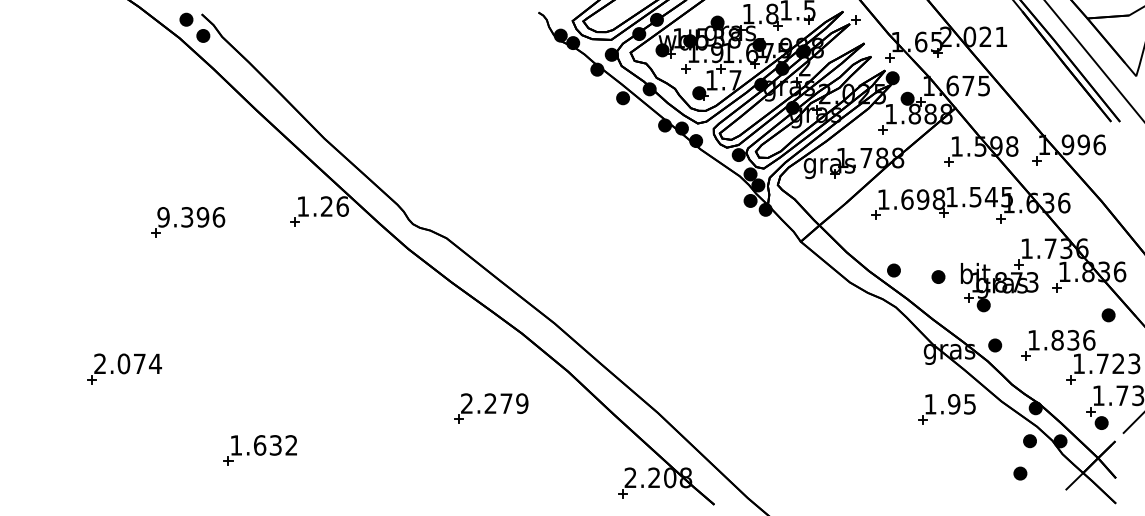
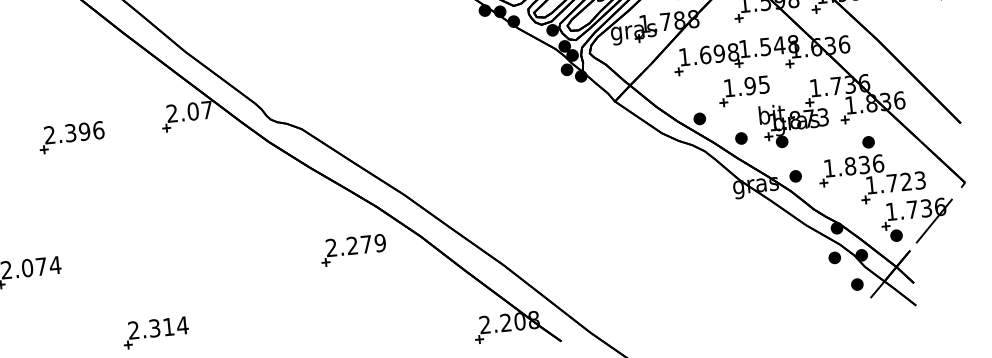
text: (1007, 196) -> (793, 43), 1.545 -> 1.548
text: (322, 206) -> (189, 111), 1.26 -> 2.07
text: (163, 217) -> (49, 135), 9.396 -> 2.396
part: (938, 276) -> (741, 137), moved
part: (1108, 315) -> (868, 142), moved
part: (491, 408) -> (353, 250), moved
part: (946, 409) -> (743, 91), moved
text: (264, 445) -> (158, 328), 1.632 -> 2.314
part: (1020, 473) -> (857, 284), moved

